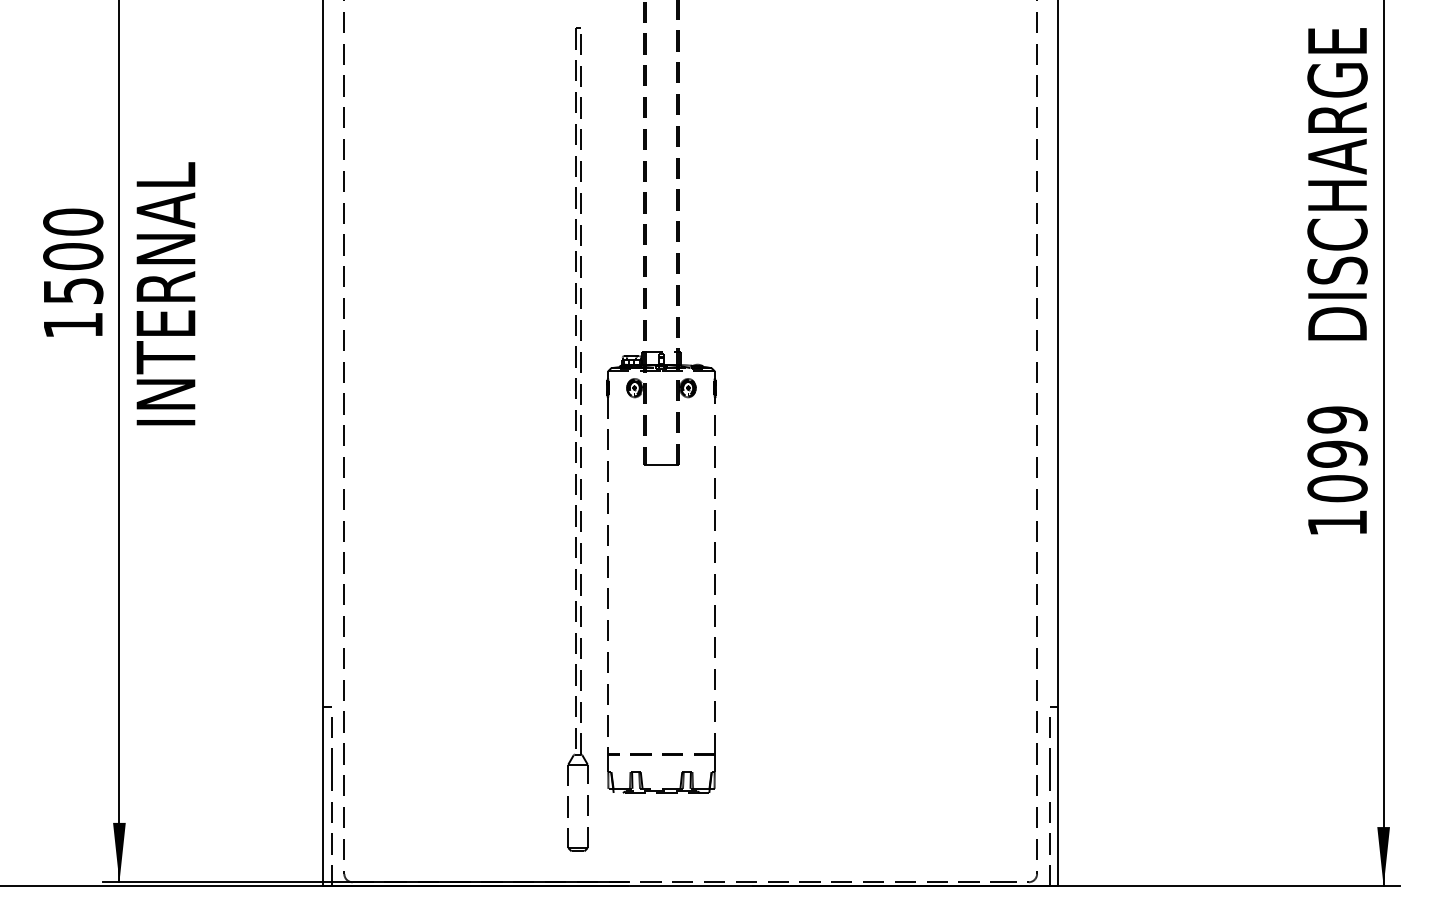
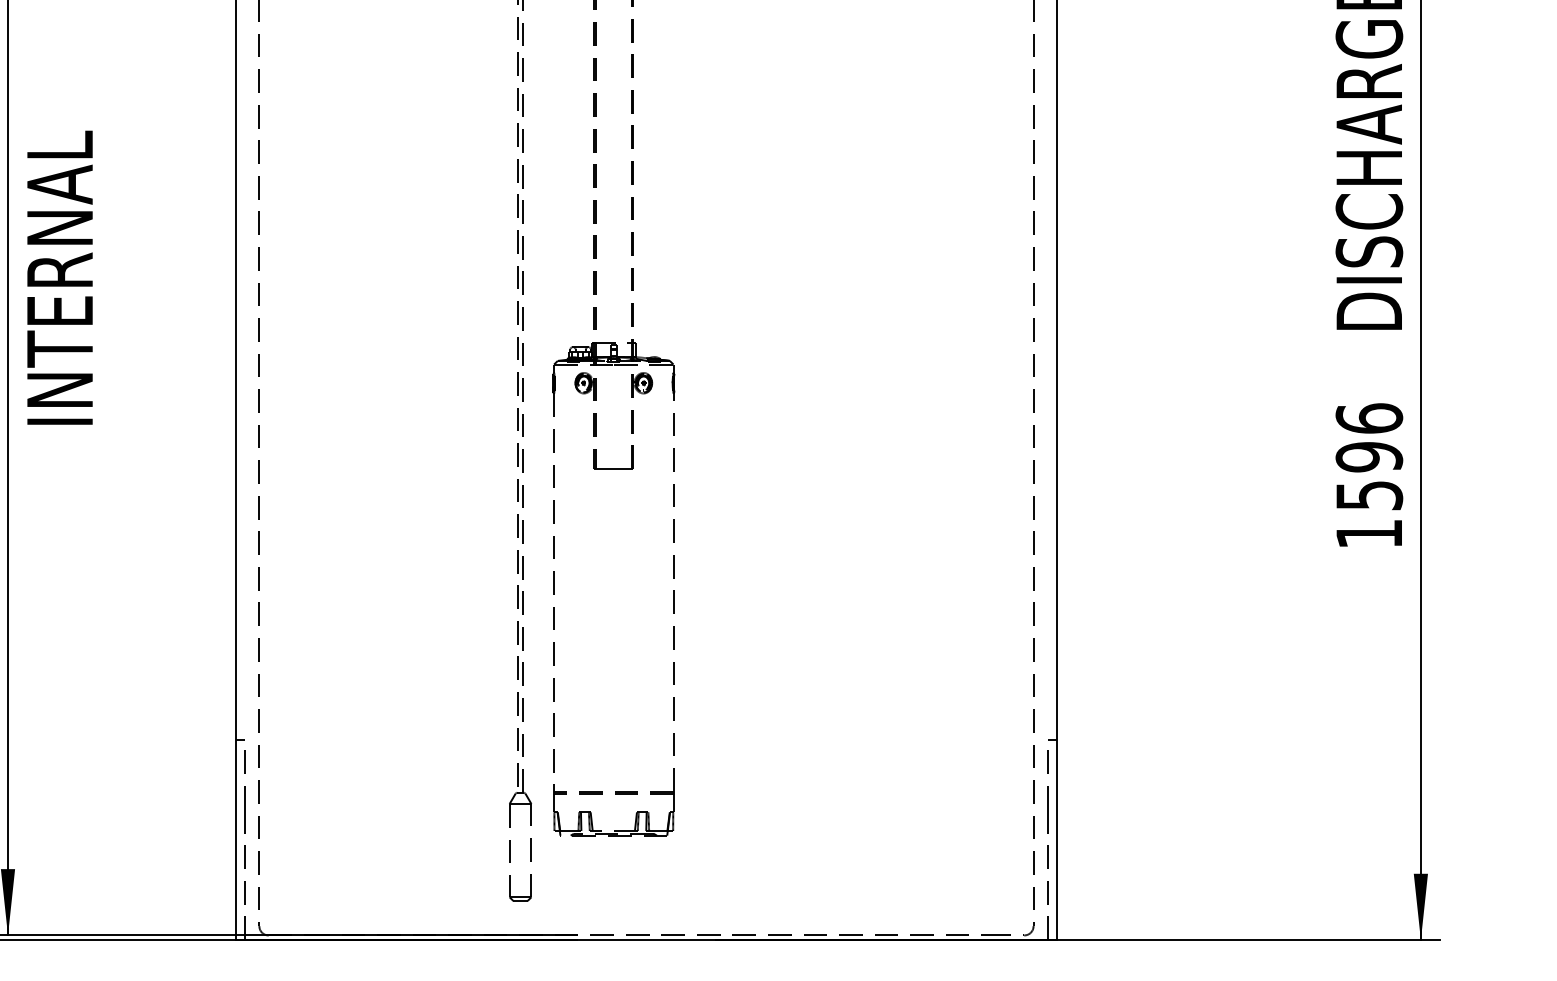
text: (1337, 454) -> (1369, 457), 1099 -> 1596

